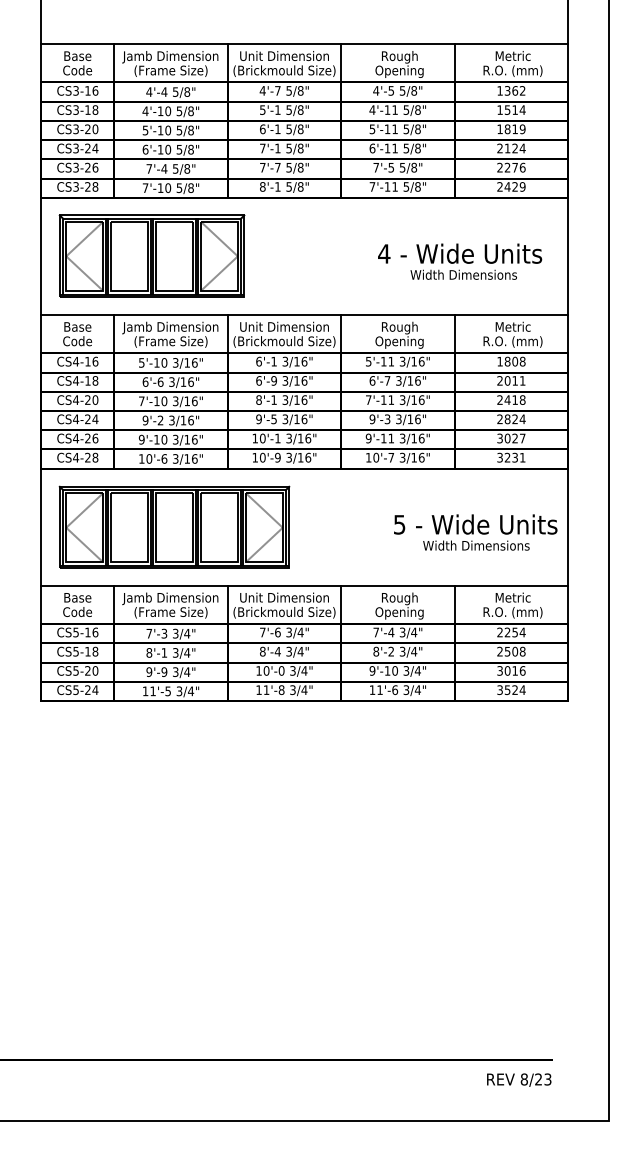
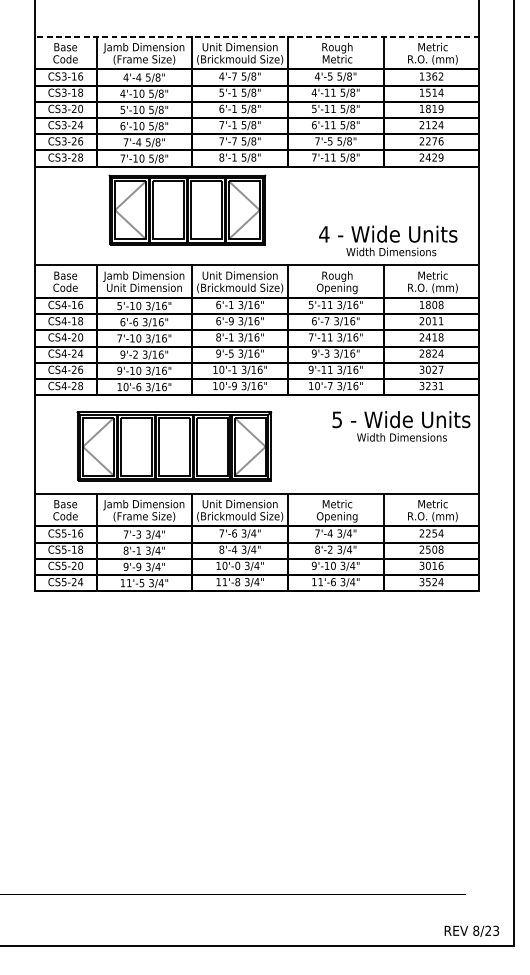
line: (304, 44) -> (256, 37), solid -> dashed
text: (399, 71) -> (337, 60), Opening -> Metric
part: (151, 255) -> (186, 209), moved
text: (460, 261) -> (388, 240), moved
text: (170, 341) -> (143, 287), (Frame Size) -> Unit Dimension
part: (174, 526) -> (174, 445), moved
text: (475, 532) -> (401, 426), moved
text: (399, 598) -> (337, 504), Rough -> Metric
text: (519, 1079) -> (472, 930), moved

